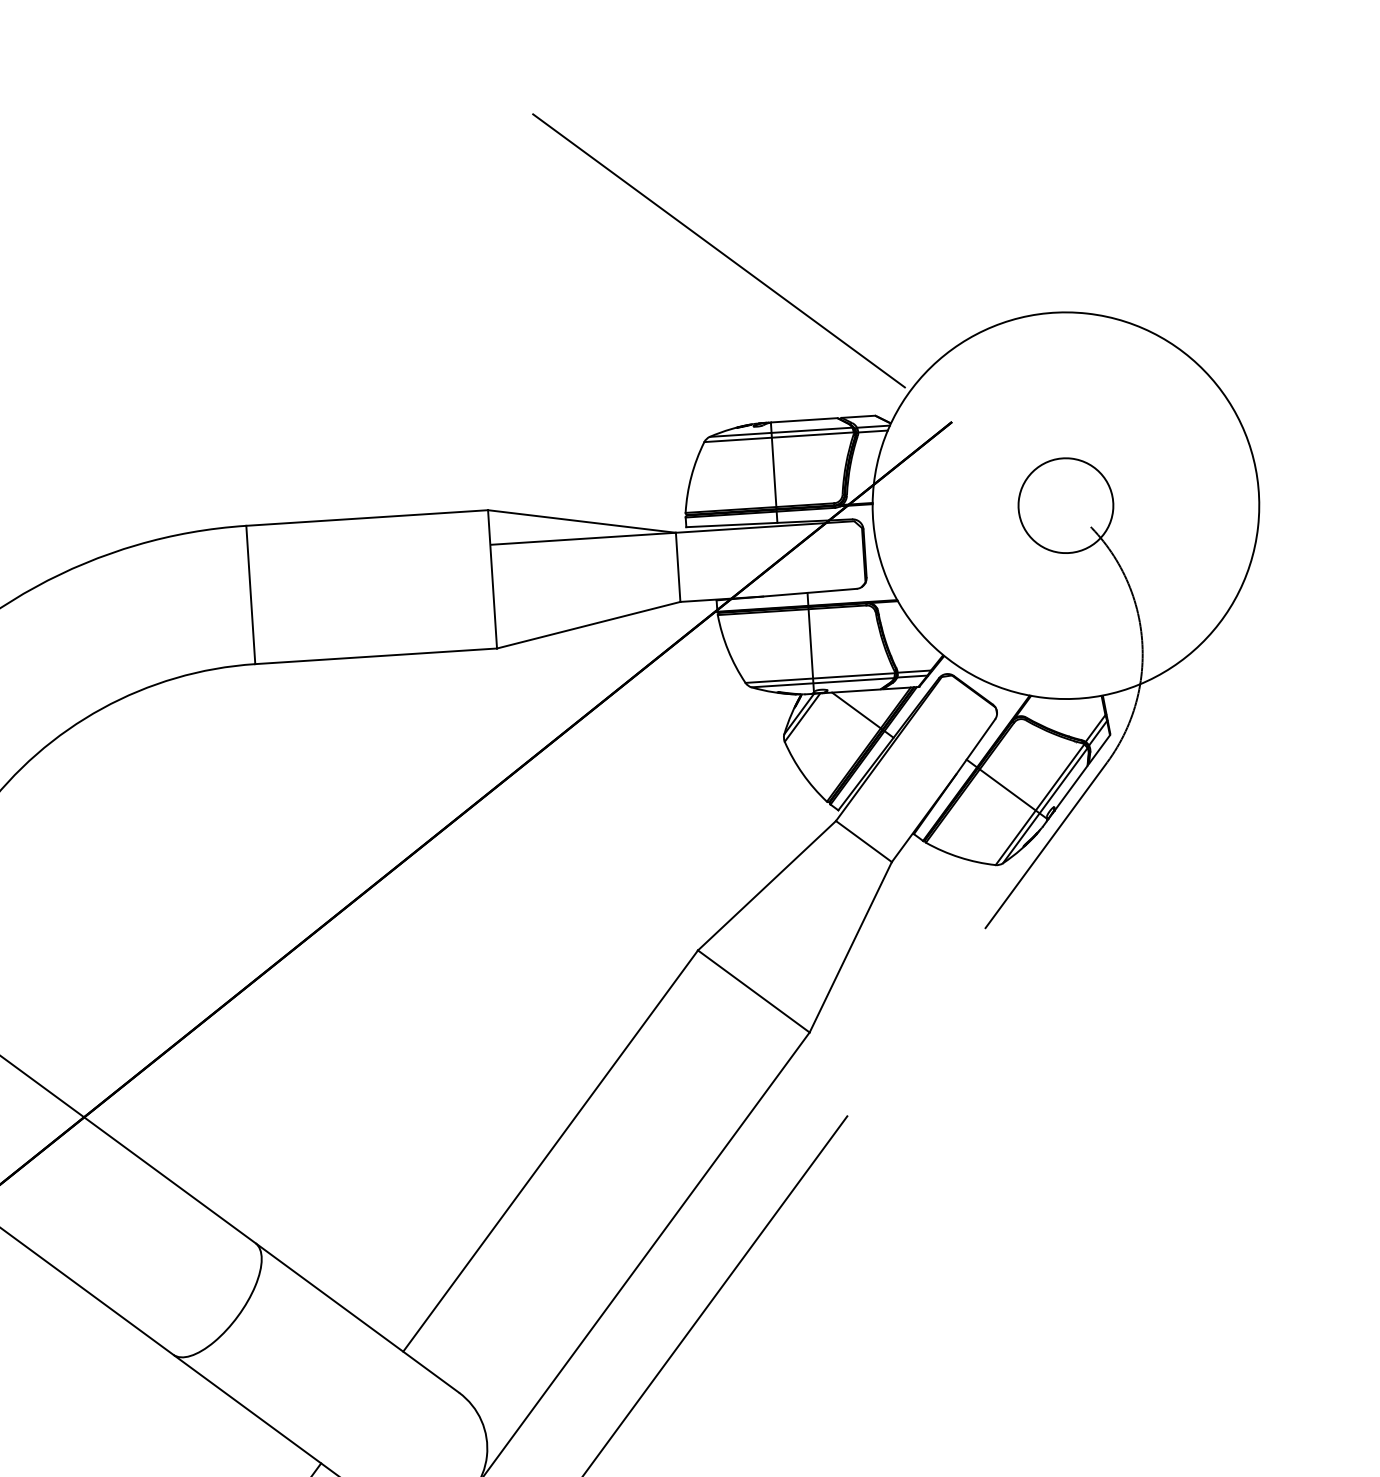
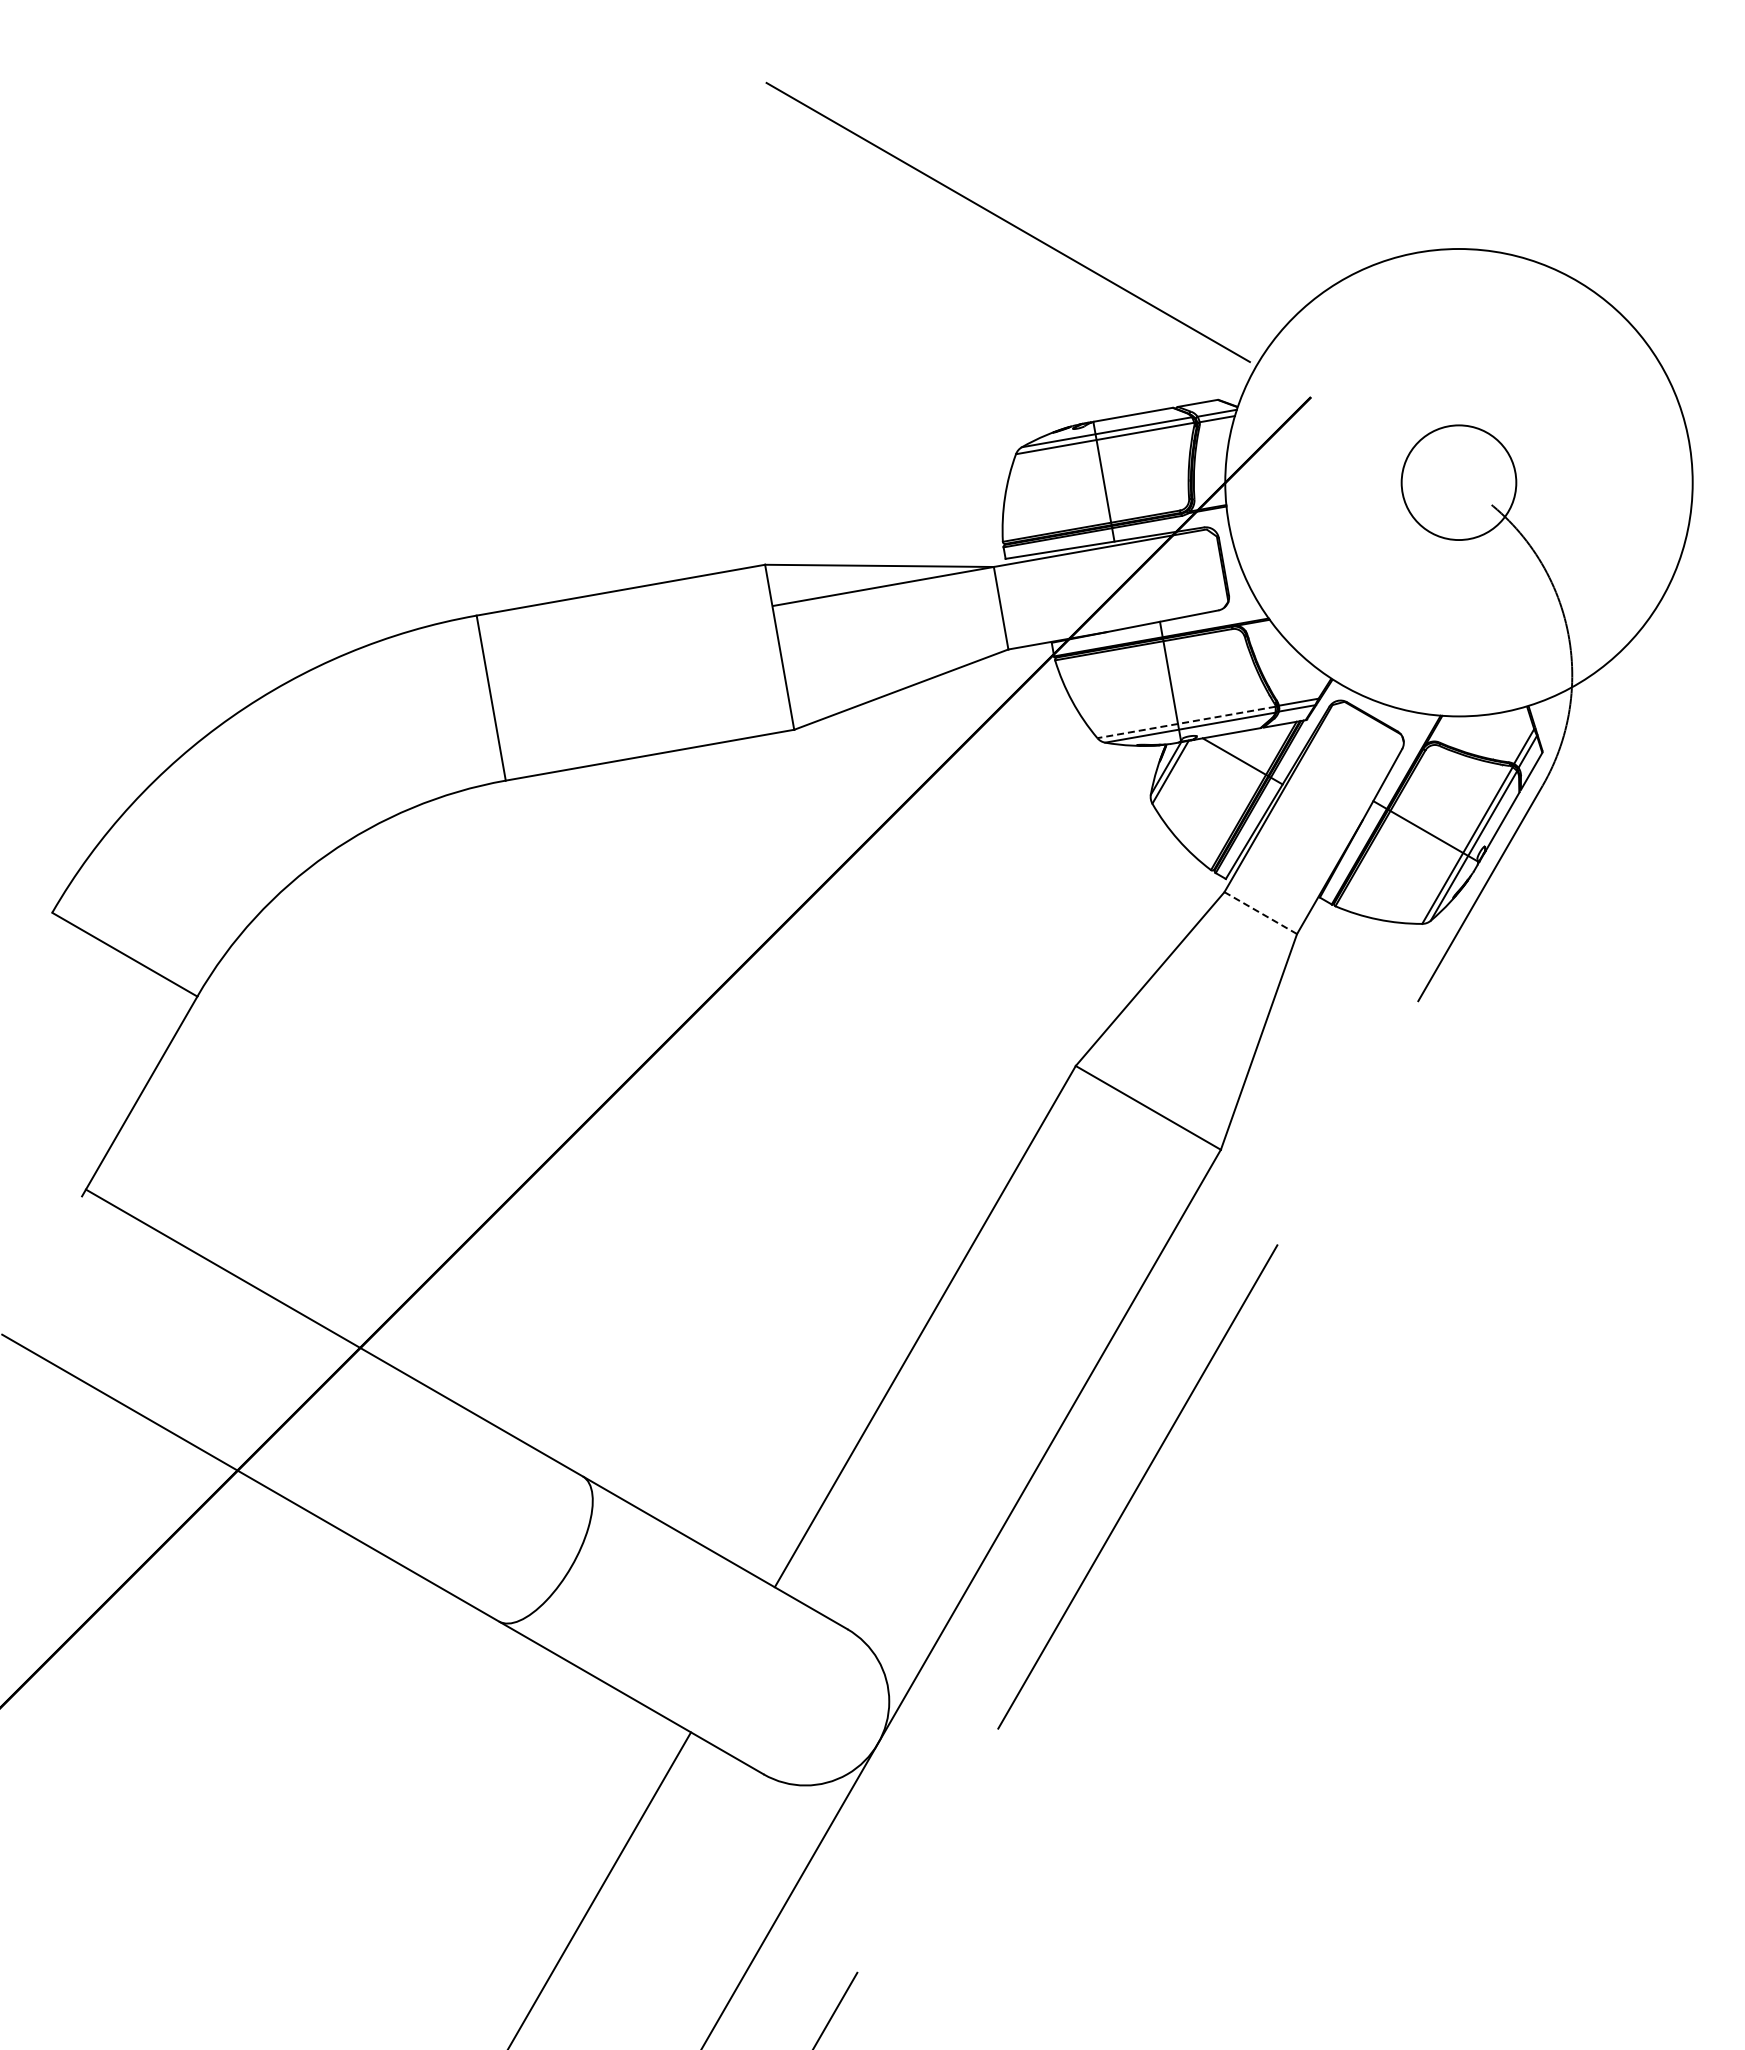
line: (820, 678) -> (1186, 722), solid -> dashed
line: (863, 841) -> (1260, 913), solid -> dashed

